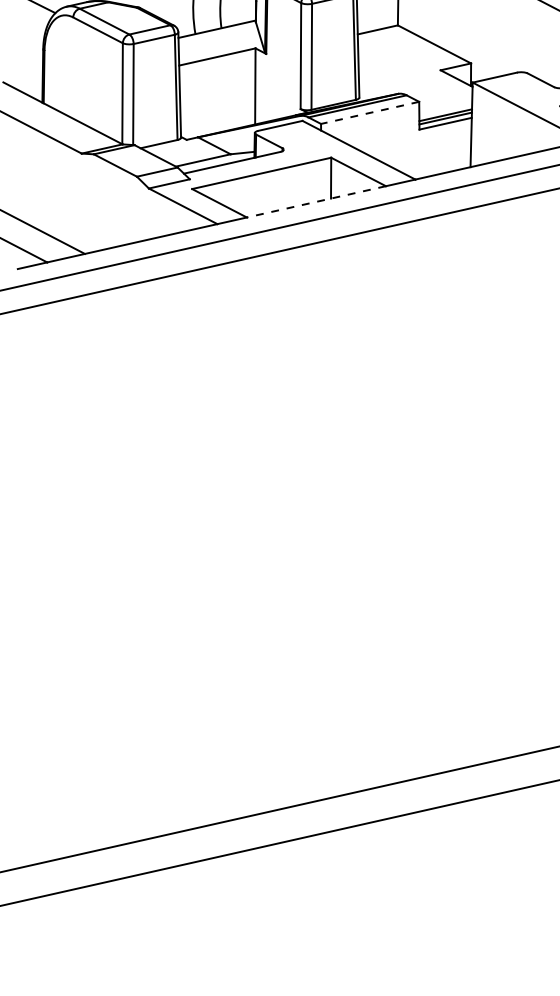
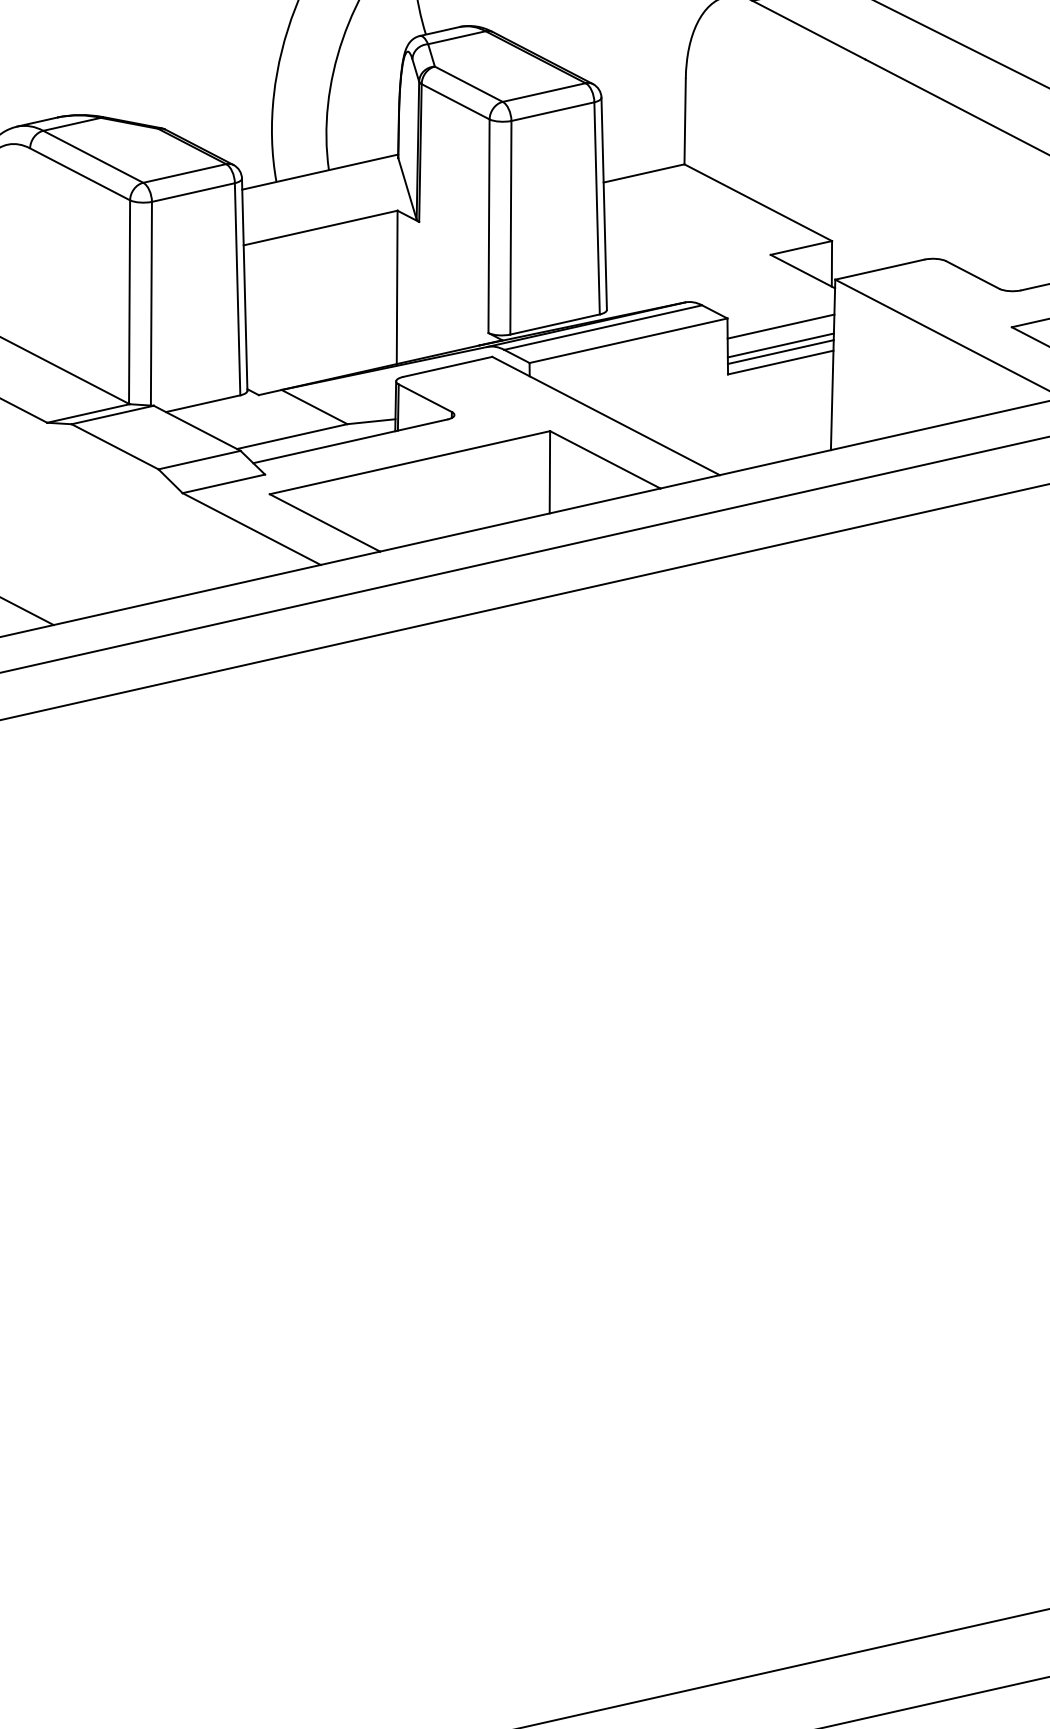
line: (445, 105) -> (780, 325), added
line: (369, 113) -> (627, 341), dashed -> solid
line: (315, 201) -> (518, 519), dashed -> solid

